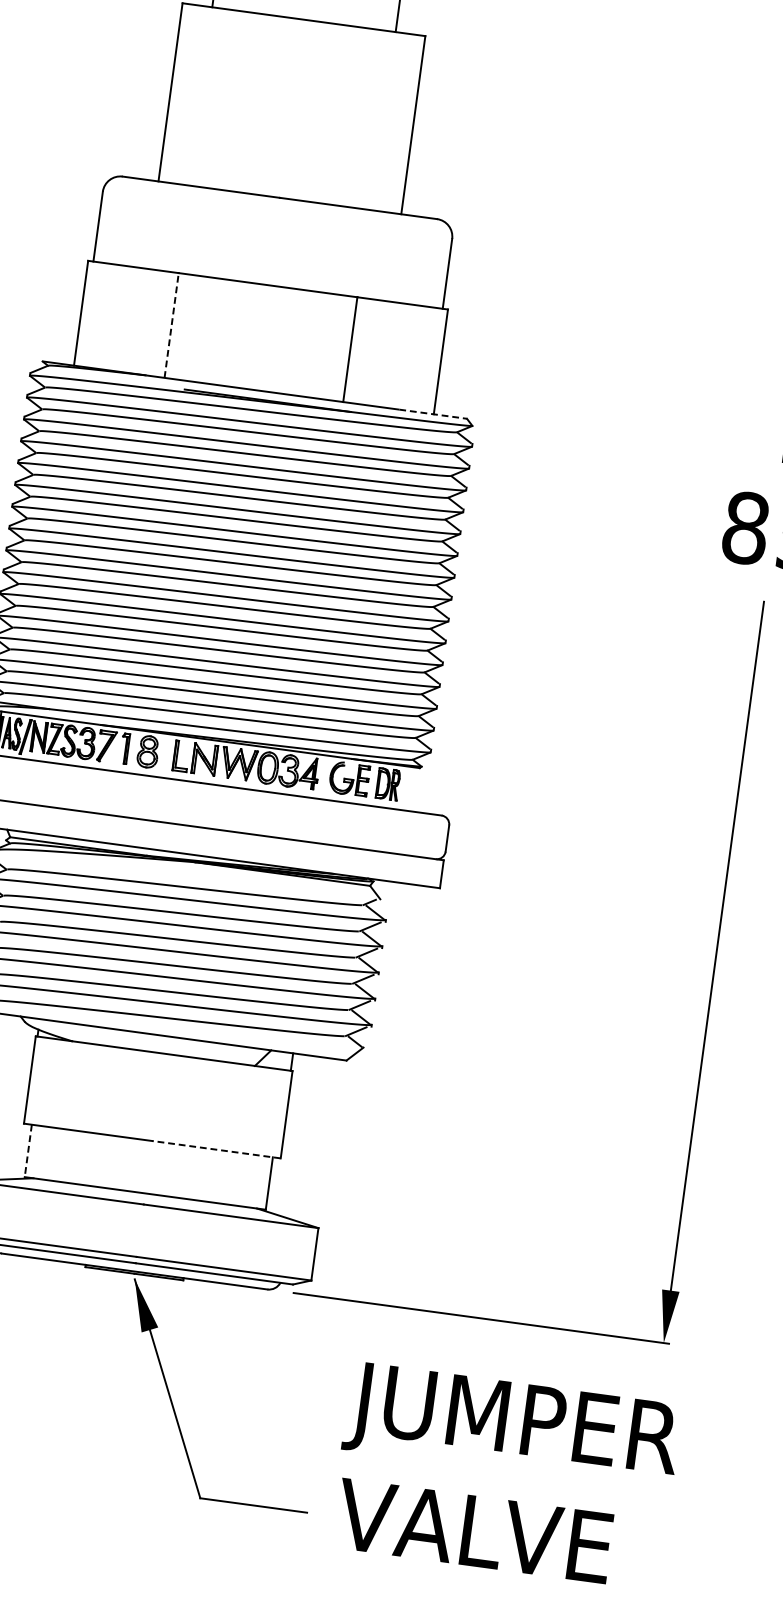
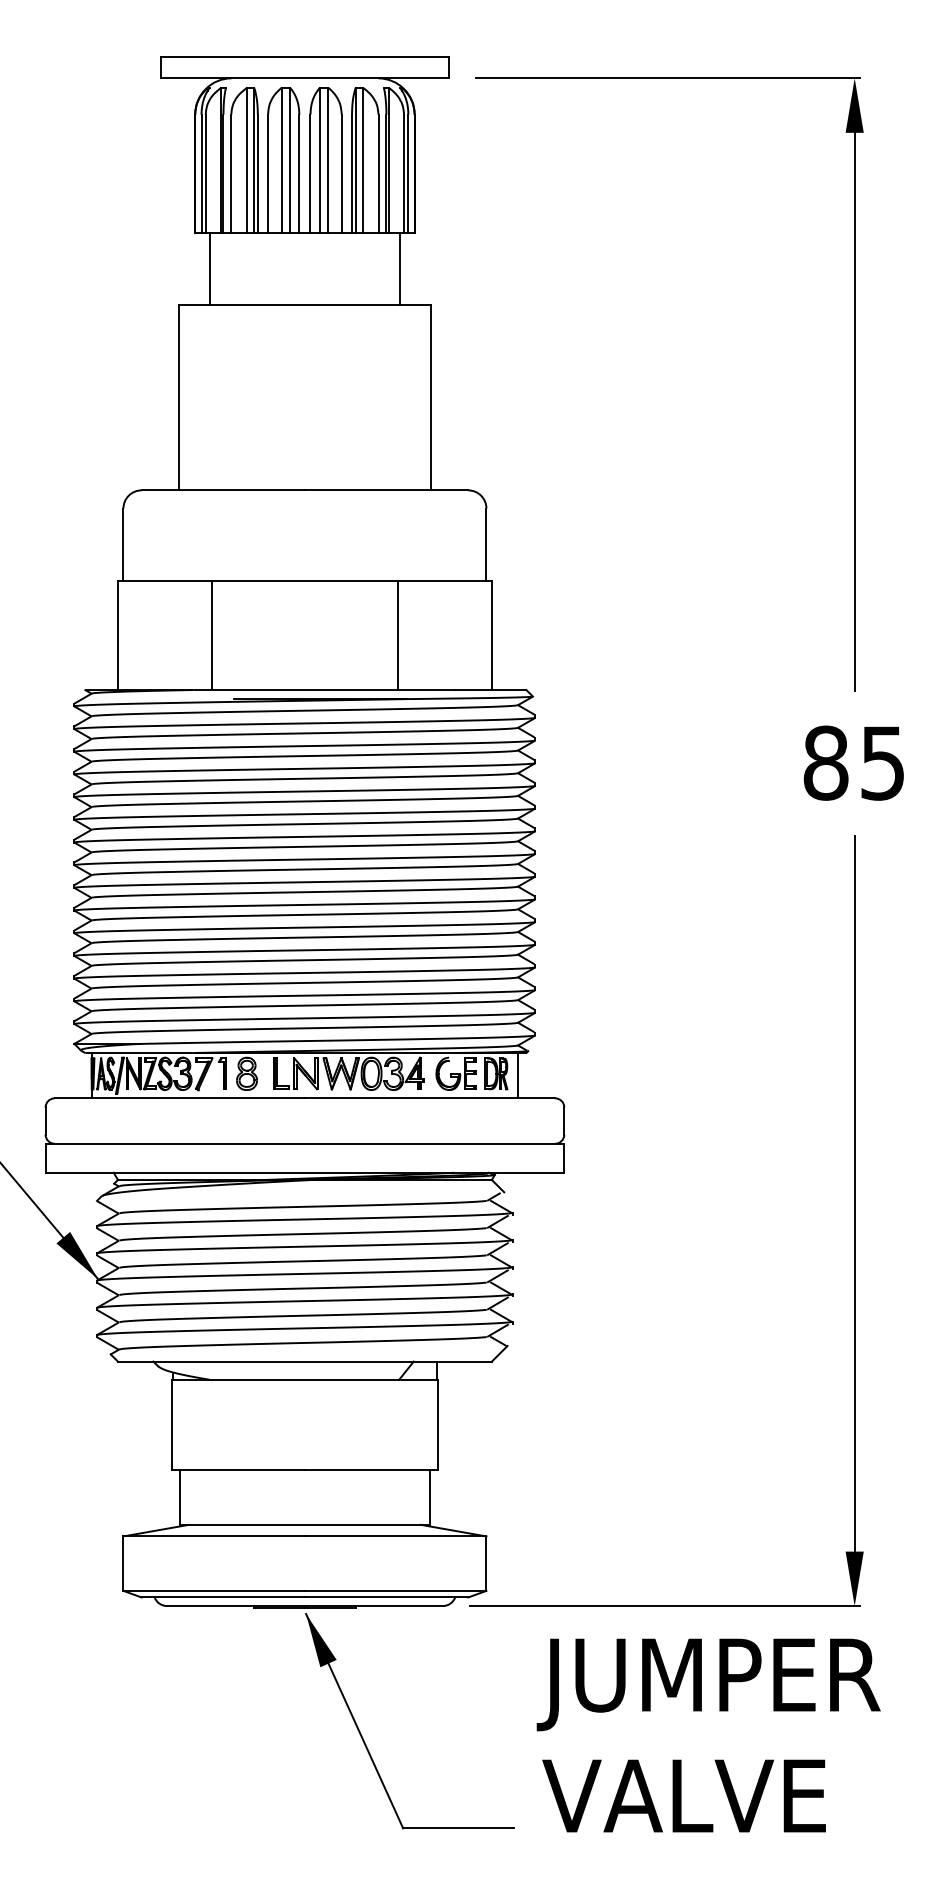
line: (172, 325) -> (212, 635), dashed -> solid
line: (433, 414) -> (491, 690), dashed -> solid
line: (409, 788) -> (518, 1075), added
line: (216, 1149) -> (371, 1470), dashed -> solid
line: (28, 1151) -> (179, 1498), dashed -> solid
text: (505, 1475) -> (708, 1735), moved

